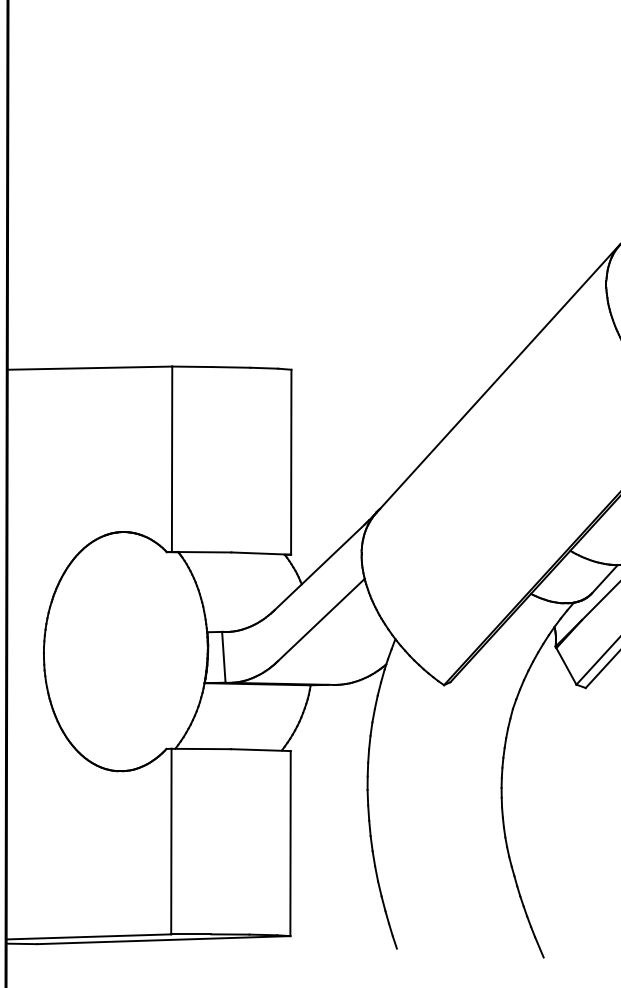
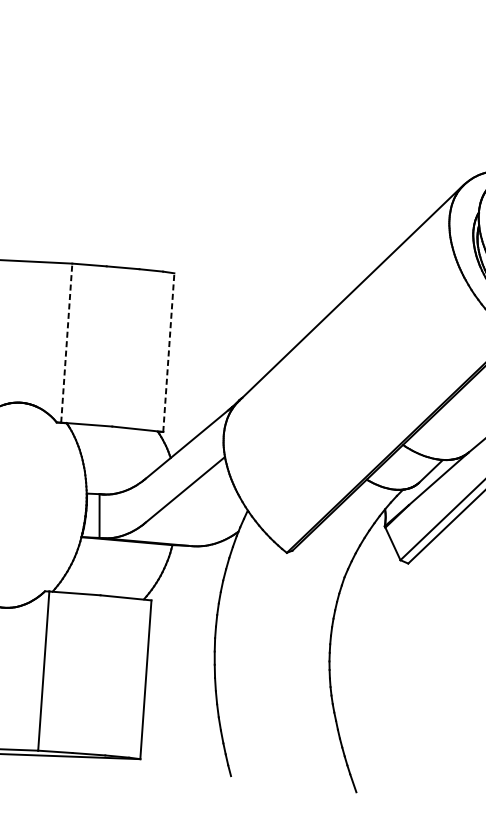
line: (172, 459) -> (67, 343), solid -> dashed
line: (291, 461) -> (169, 352), solid -> dashed

